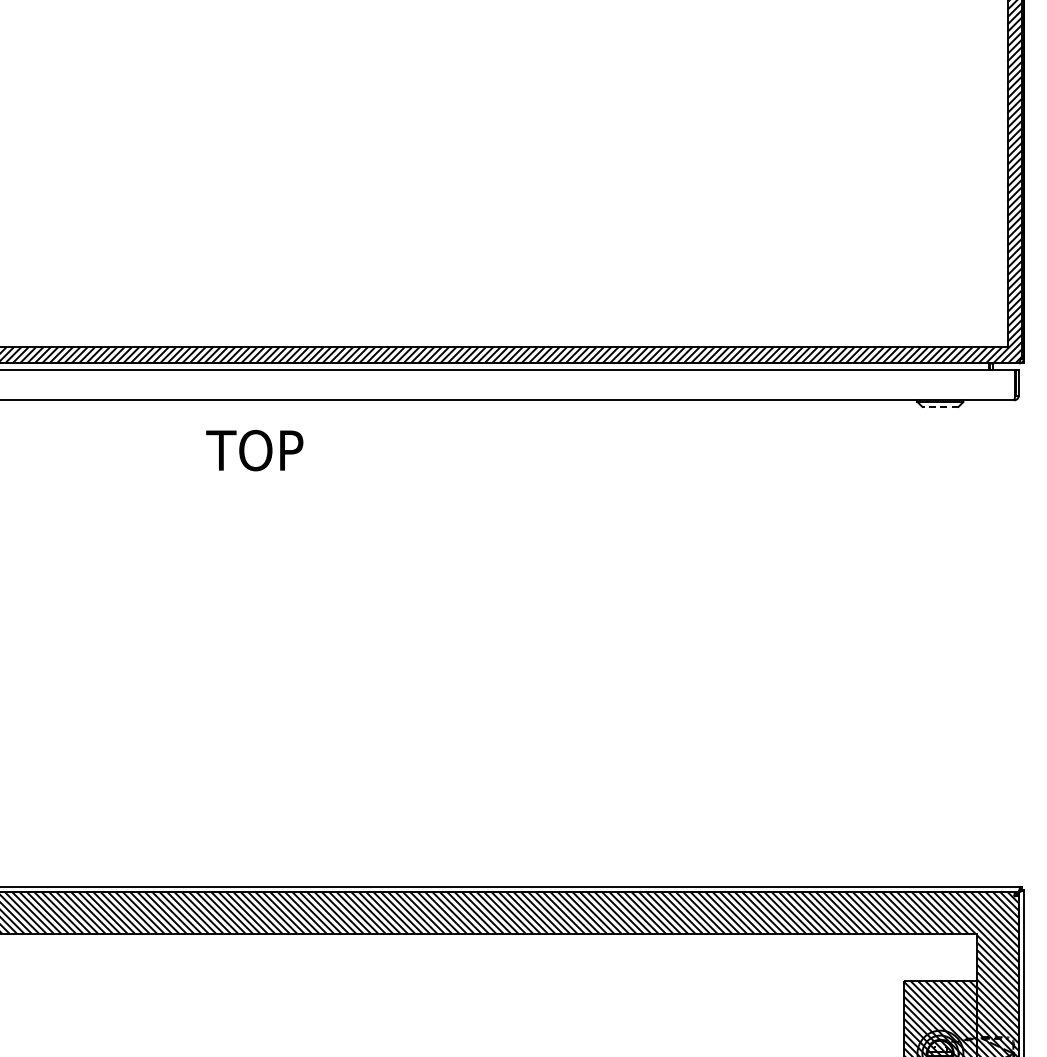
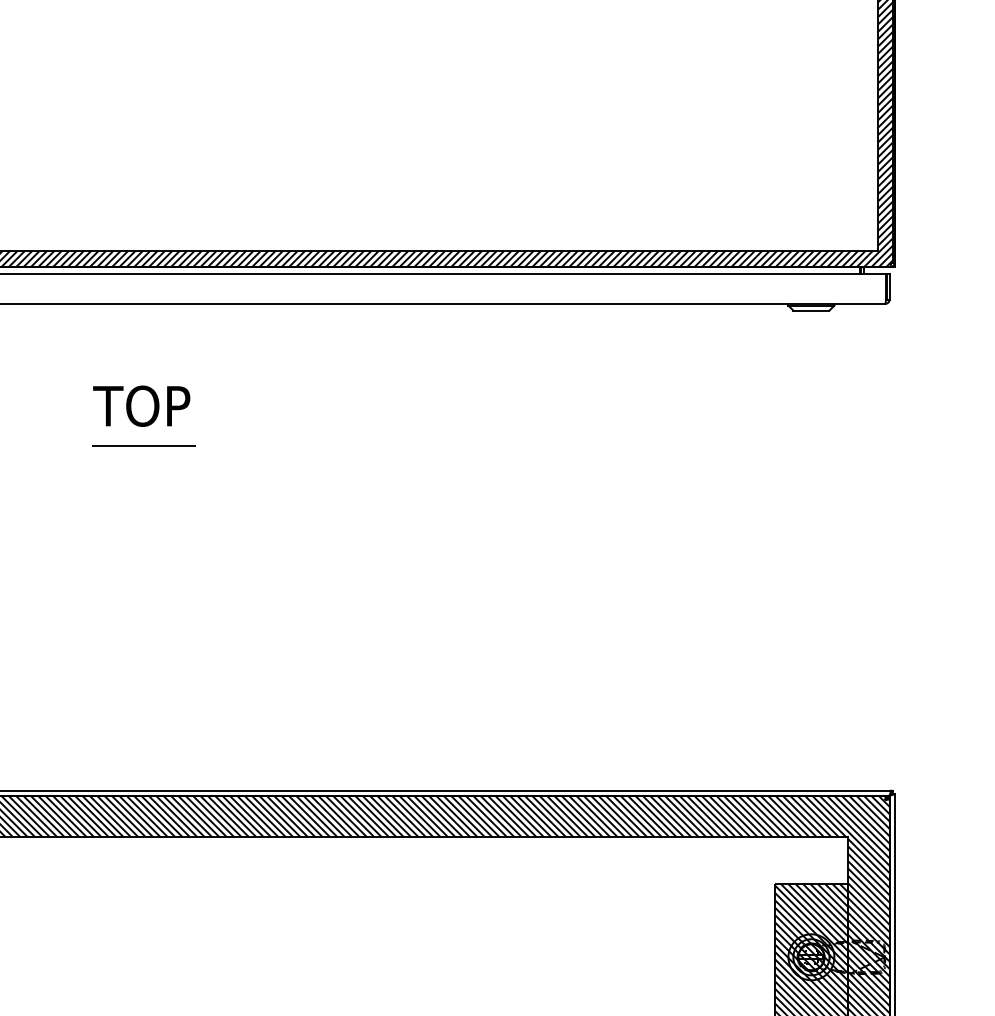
line: (939, 406) -> (810, 310), dashed -> solid
text: (254, 450) -> (141, 406), moved
line: (272, 542) -> (143, 446), added

